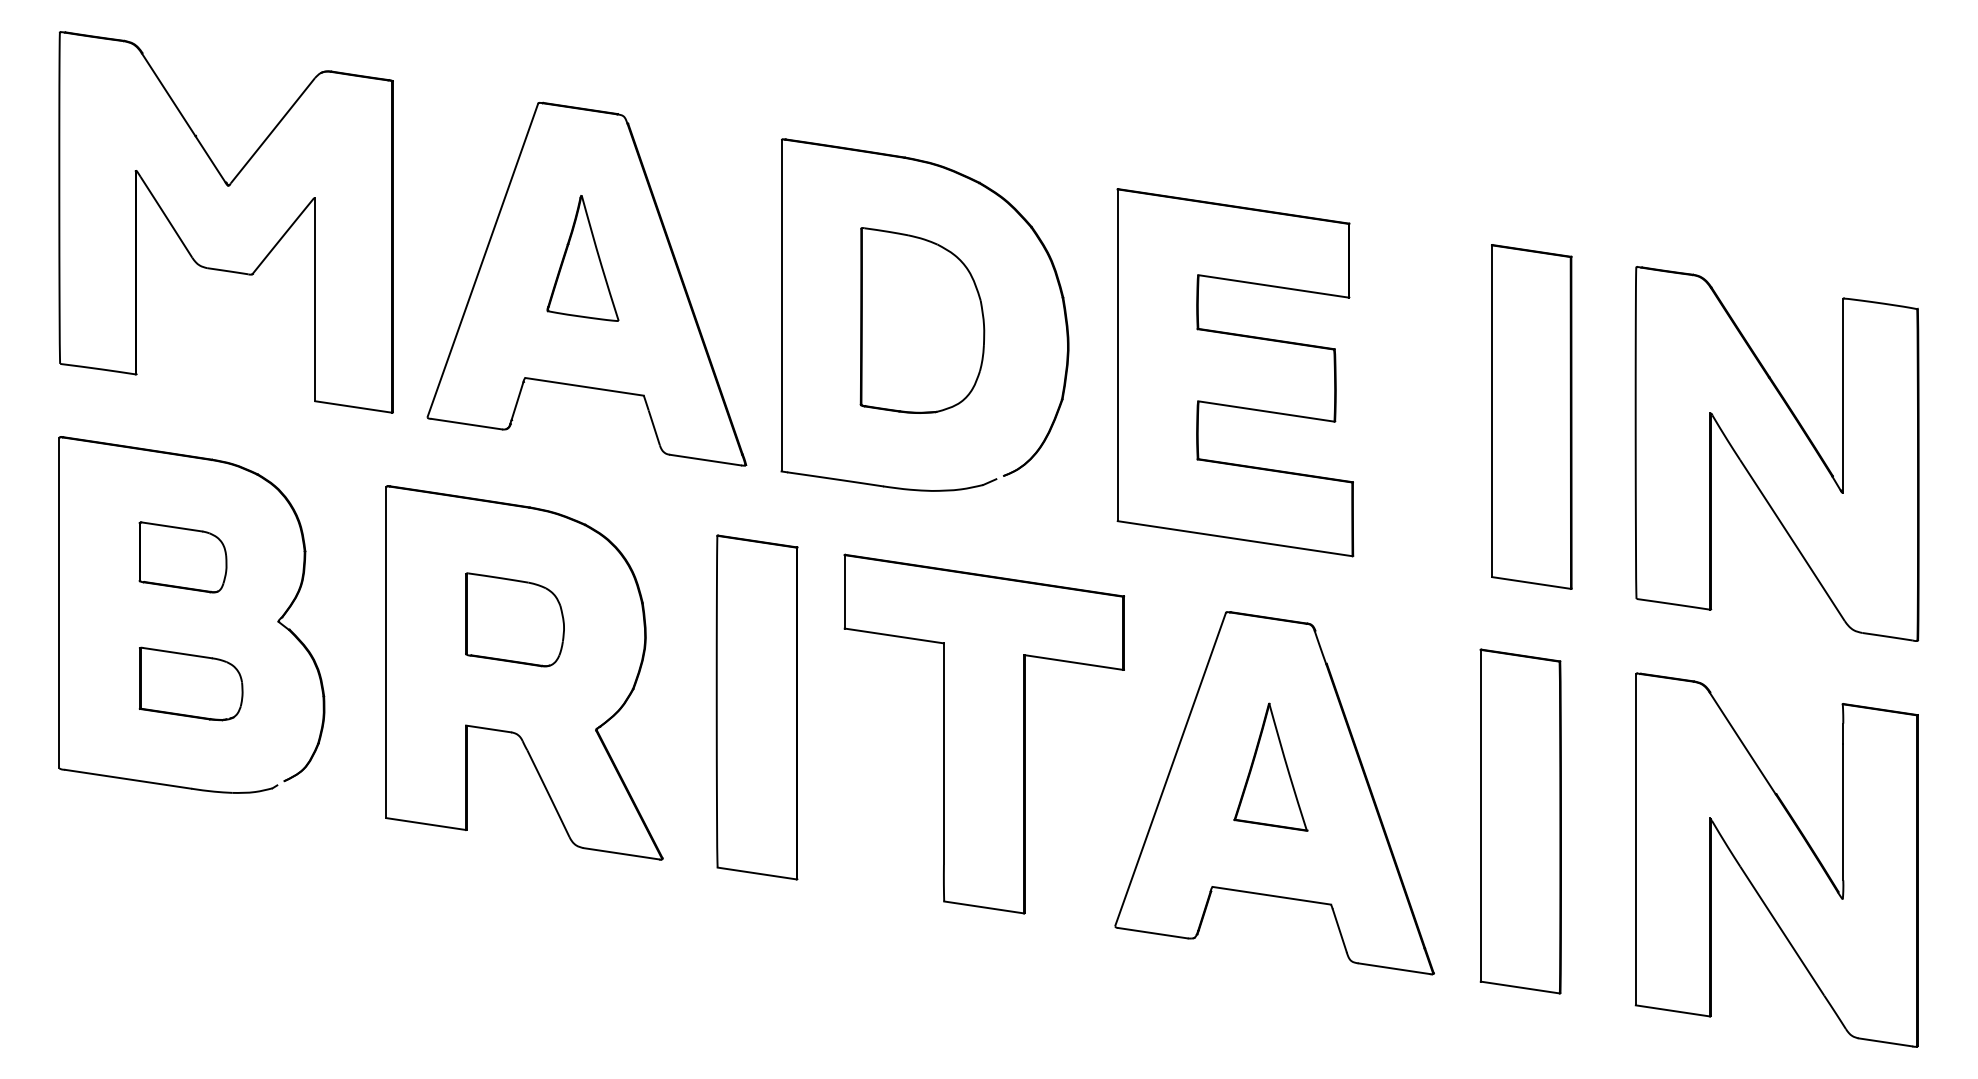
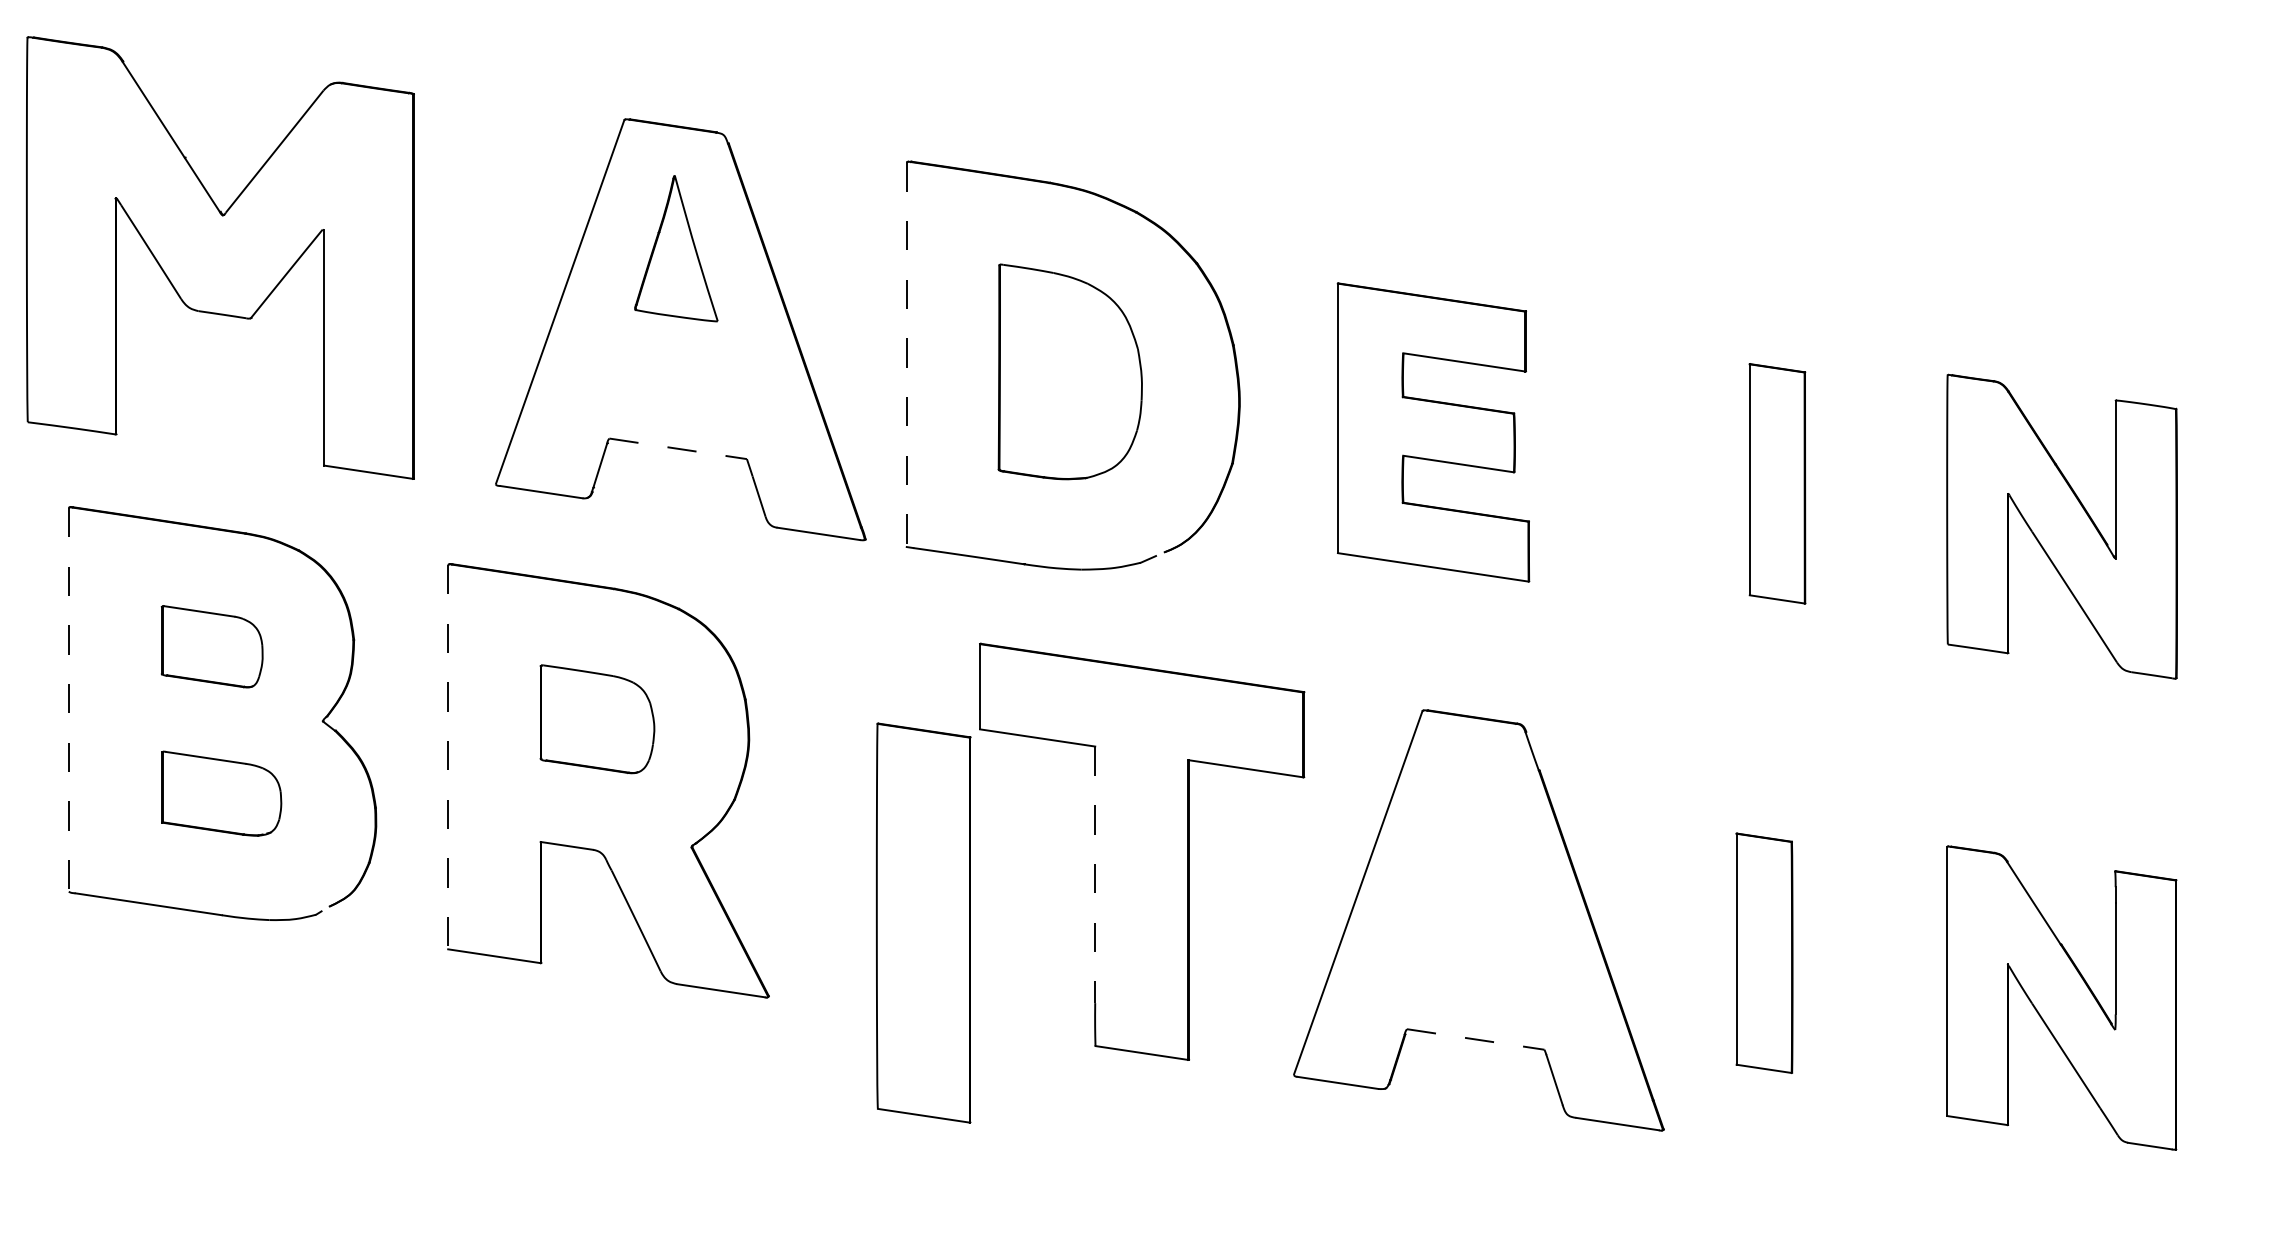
part: (225, 222) -> (219, 258), moved
part: (582, 258) -> (675, 248), moved
line: (781, 305) -> (906, 354), solid -> dashed
part: (1235, 372) -> (1433, 432), size x0.7
line: (584, 386) -> (678, 448), solid -> dashed
part: (1531, 416) -> (1777, 483), size x0.6
part: (1776, 453) -> (2061, 526), size x0.7
line: (59, 603) -> (68, 700), solid -> dashed
line: (386, 652) -> (448, 757), solid -> dashed
part: (756, 707) -> (922, 923), moved
line: (943, 753) -> (1094, 874), solid -> dashed
part: (1270, 766) -> (1474, 889), removed
part: (1520, 821) -> (1764, 953), size x0.6
part: (1776, 859) -> (2061, 997), size x0.7
line: (1271, 895) -> (1475, 1039), solid -> dashed

